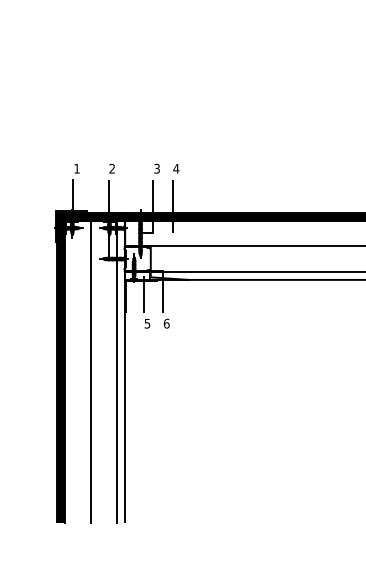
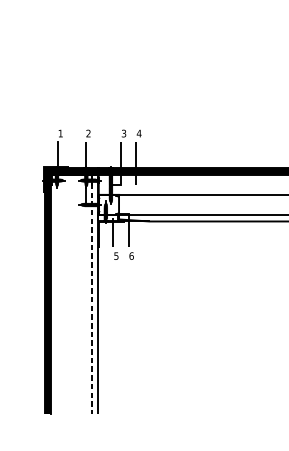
line: (90, 372) -> (71, 294), removed
line: (116, 372) -> (91, 294), solid -> dashed

